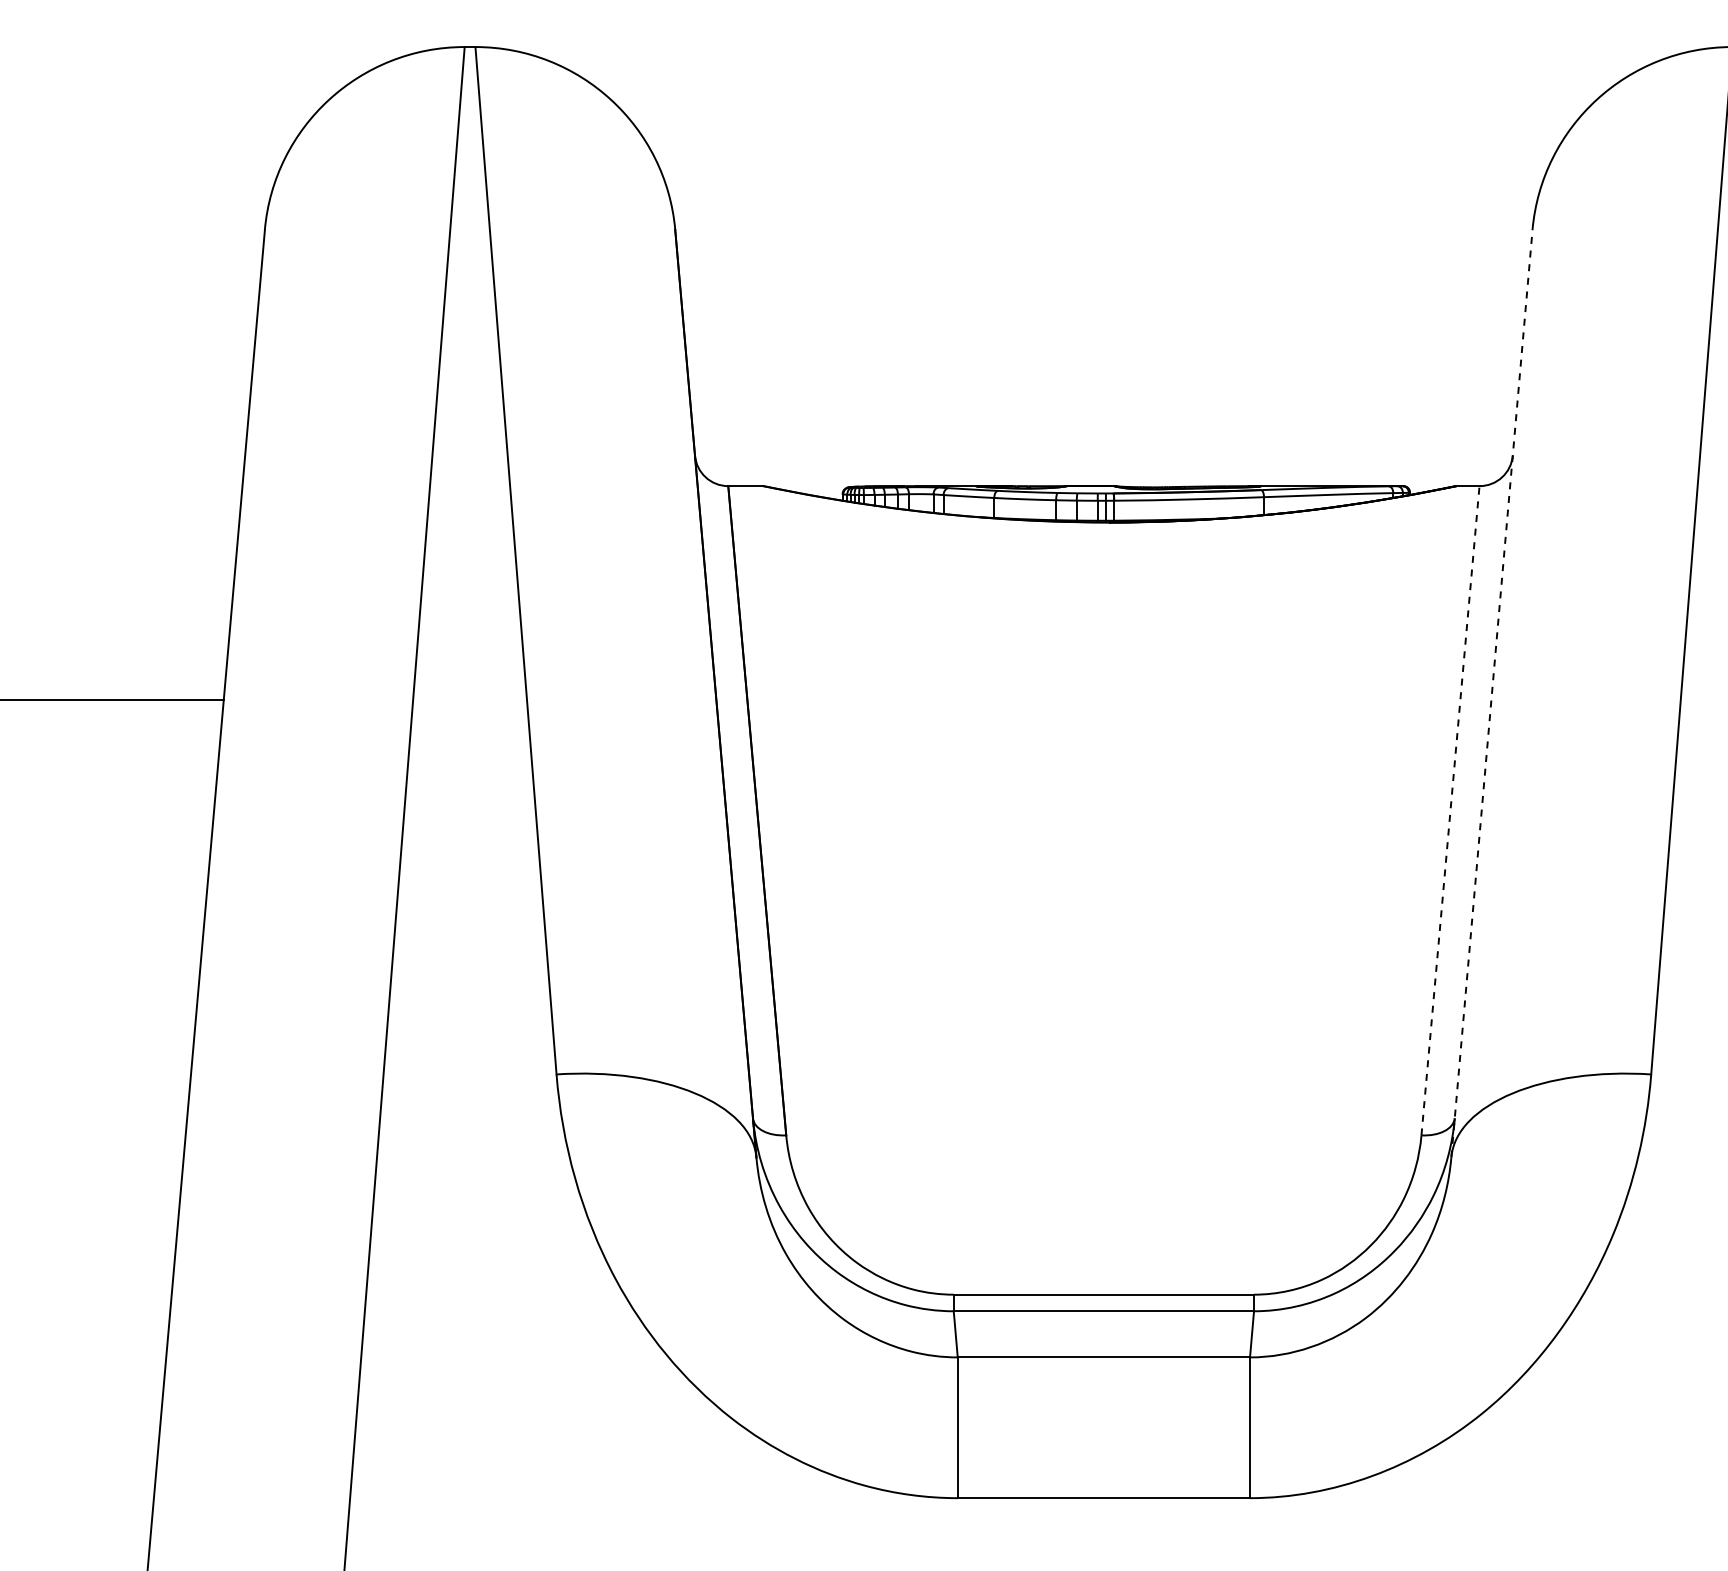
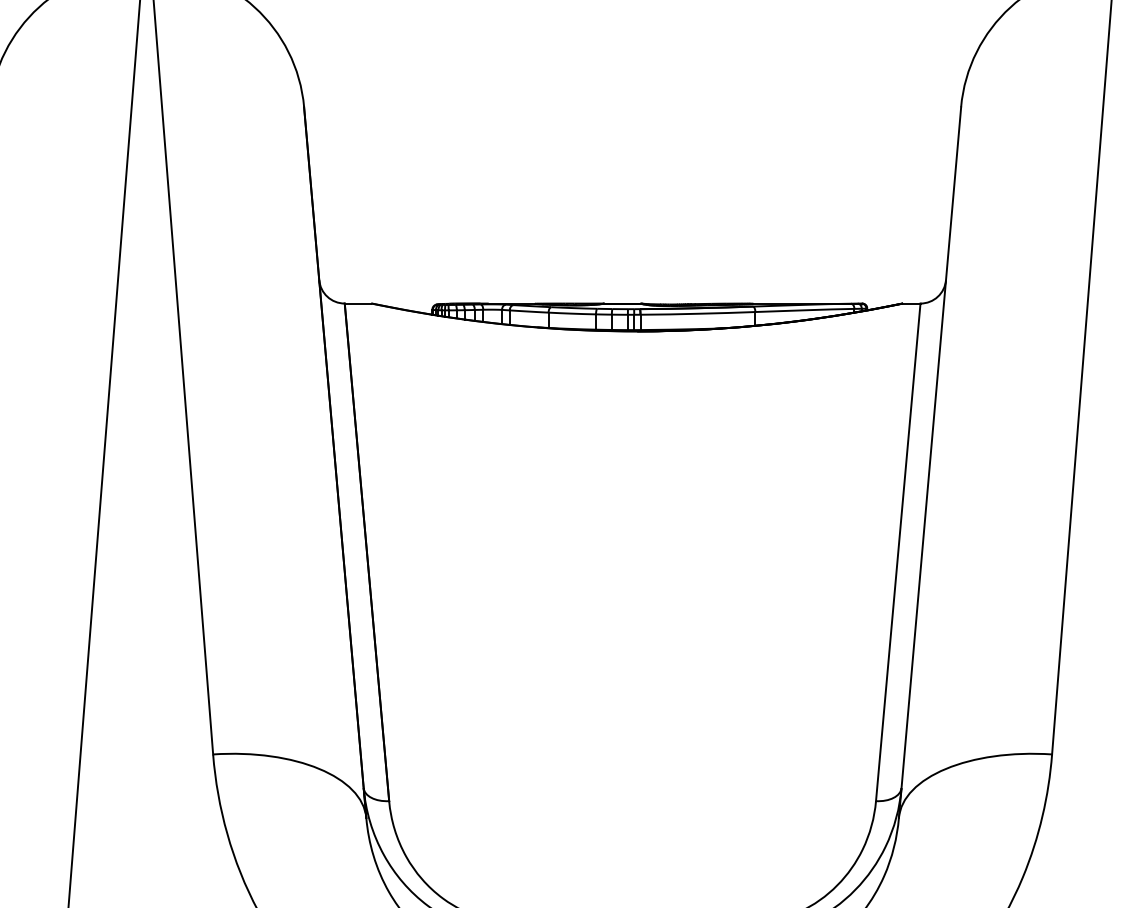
line: (1491, 693) -> (929, 462), dashed -> solid
line: (1450, 810) -> (898, 552), dashed -> solid

